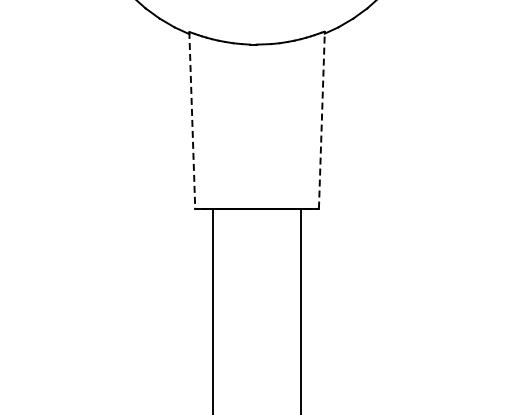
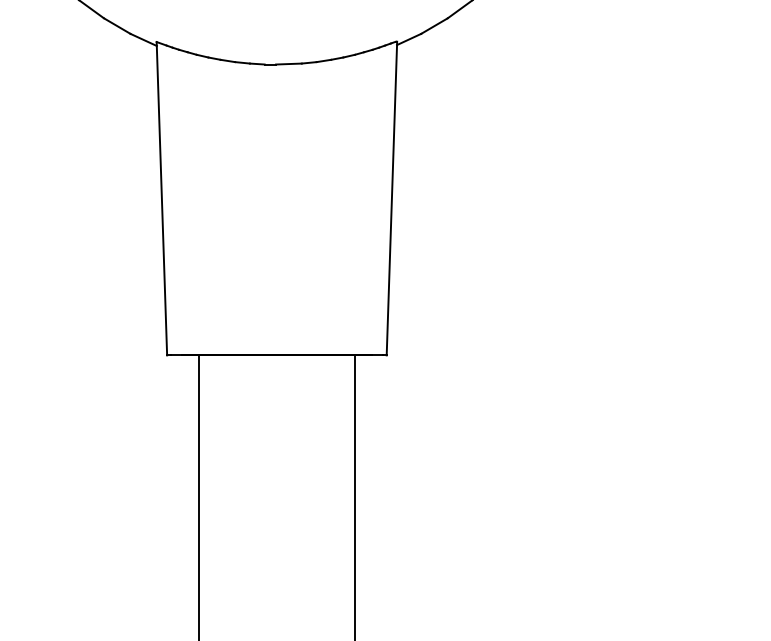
line: (321, 119) -> (391, 197), dashed -> solid
line: (192, 120) -> (162, 199), dashed -> solid

